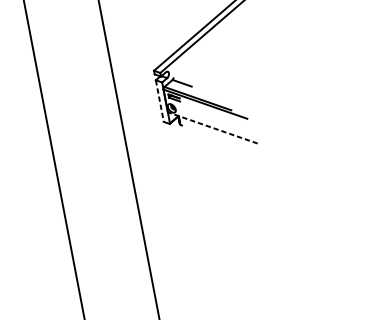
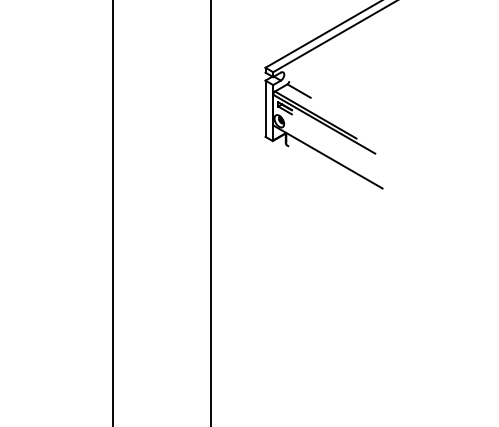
line: (159, 101) -> (265, 109), dashed -> solid
line: (213, 128) -> (328, 157), dashed -> solid

